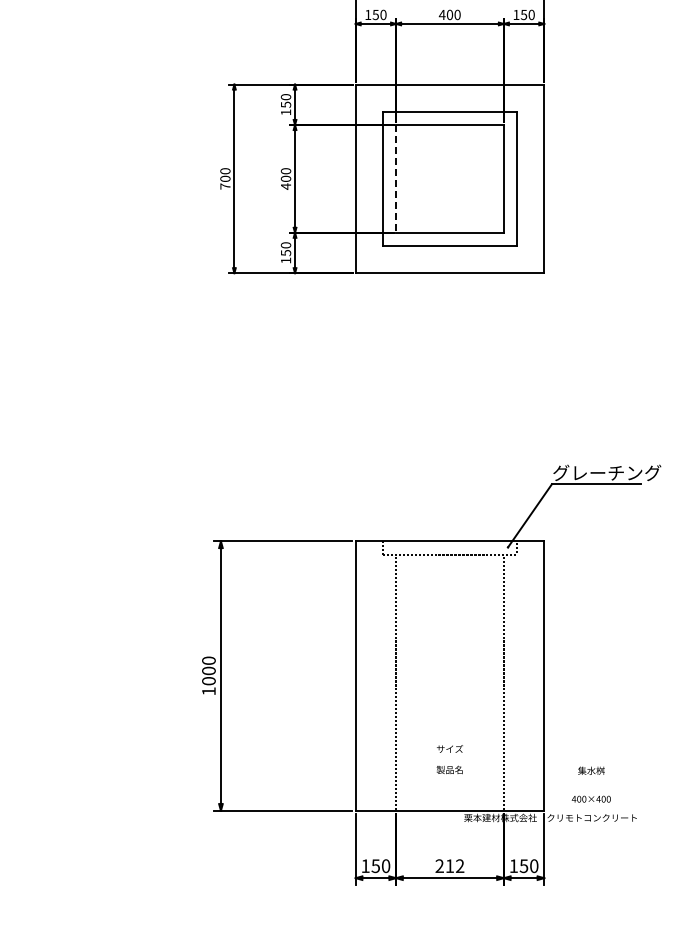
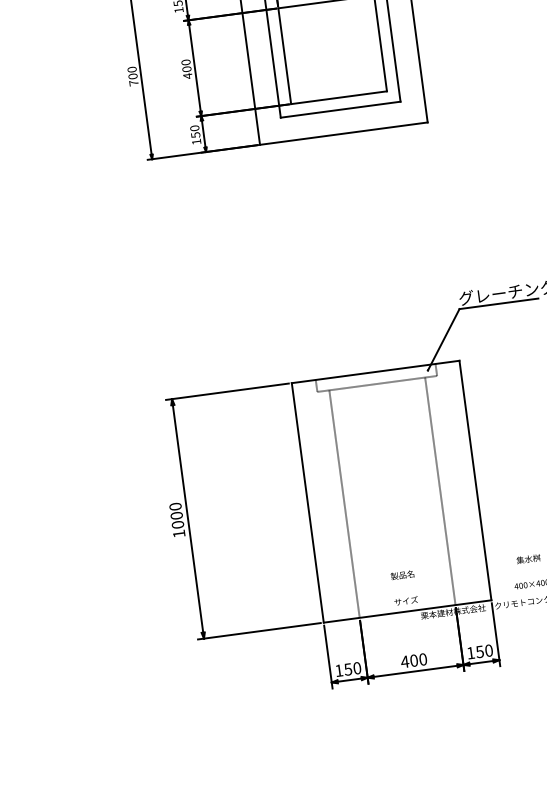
line: (396, 178) -> (285, 55), dashed -> solid
text: (449, 748) -> (405, 600), moved
text: (449, 866) -> (413, 661), 212 -> 400

